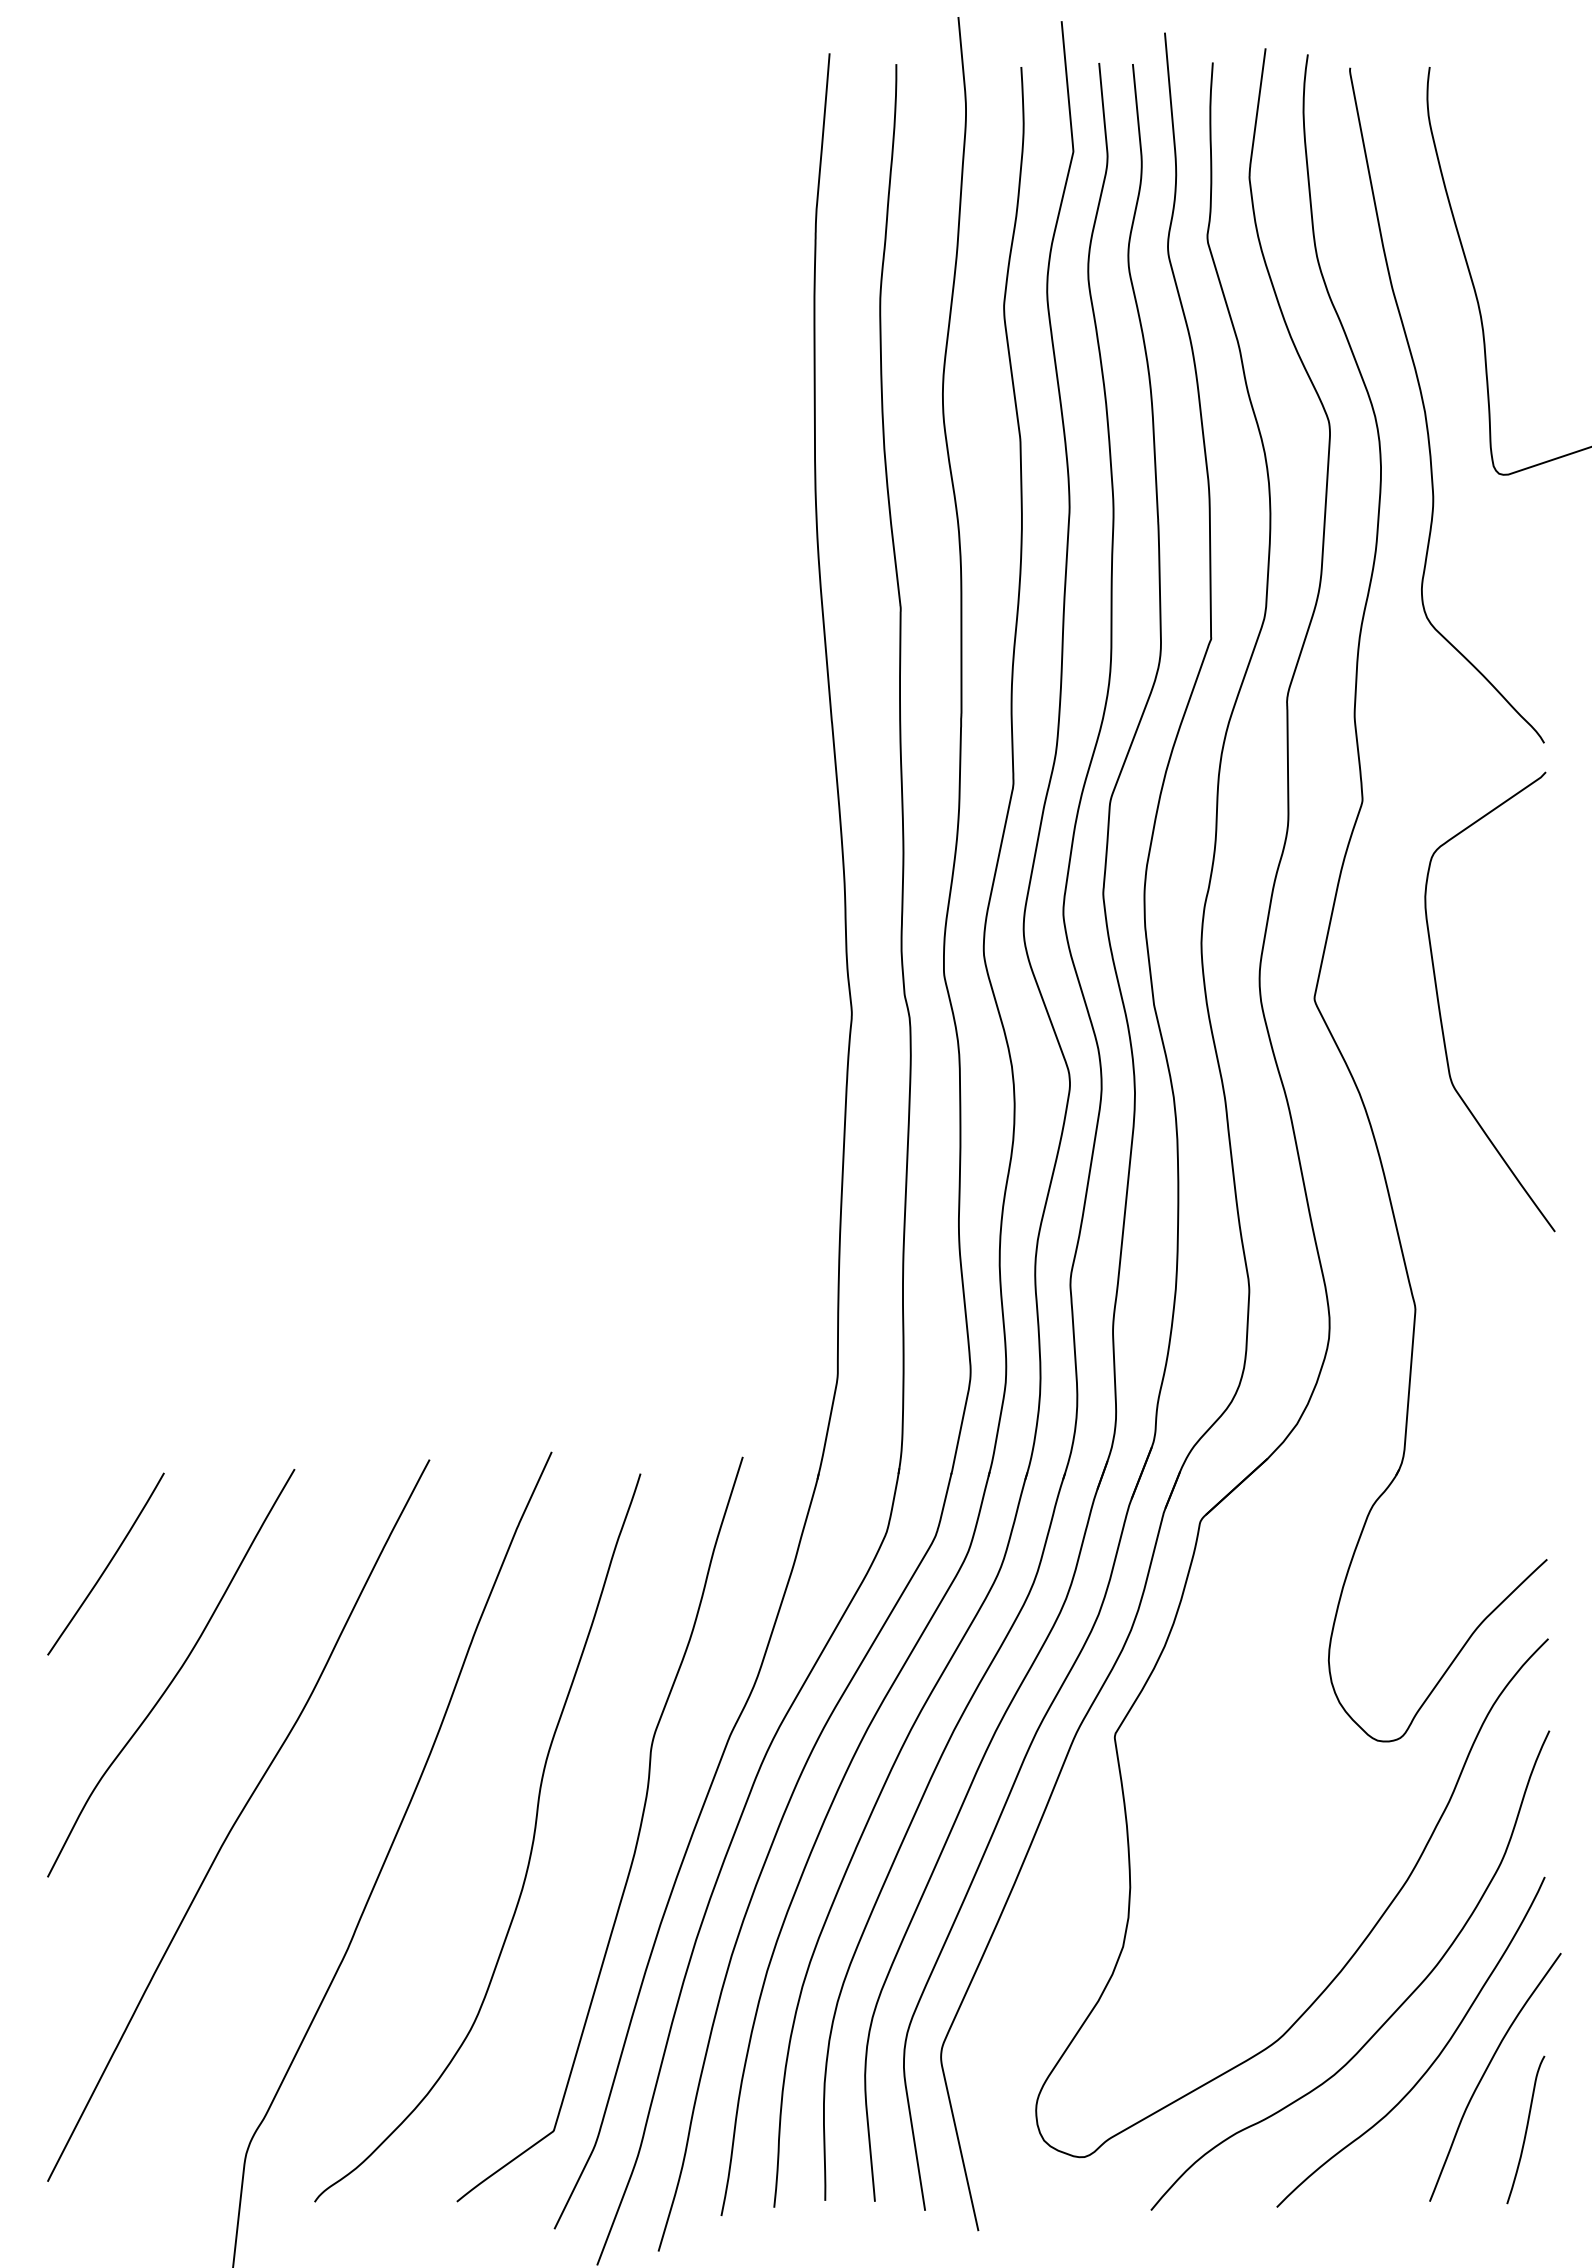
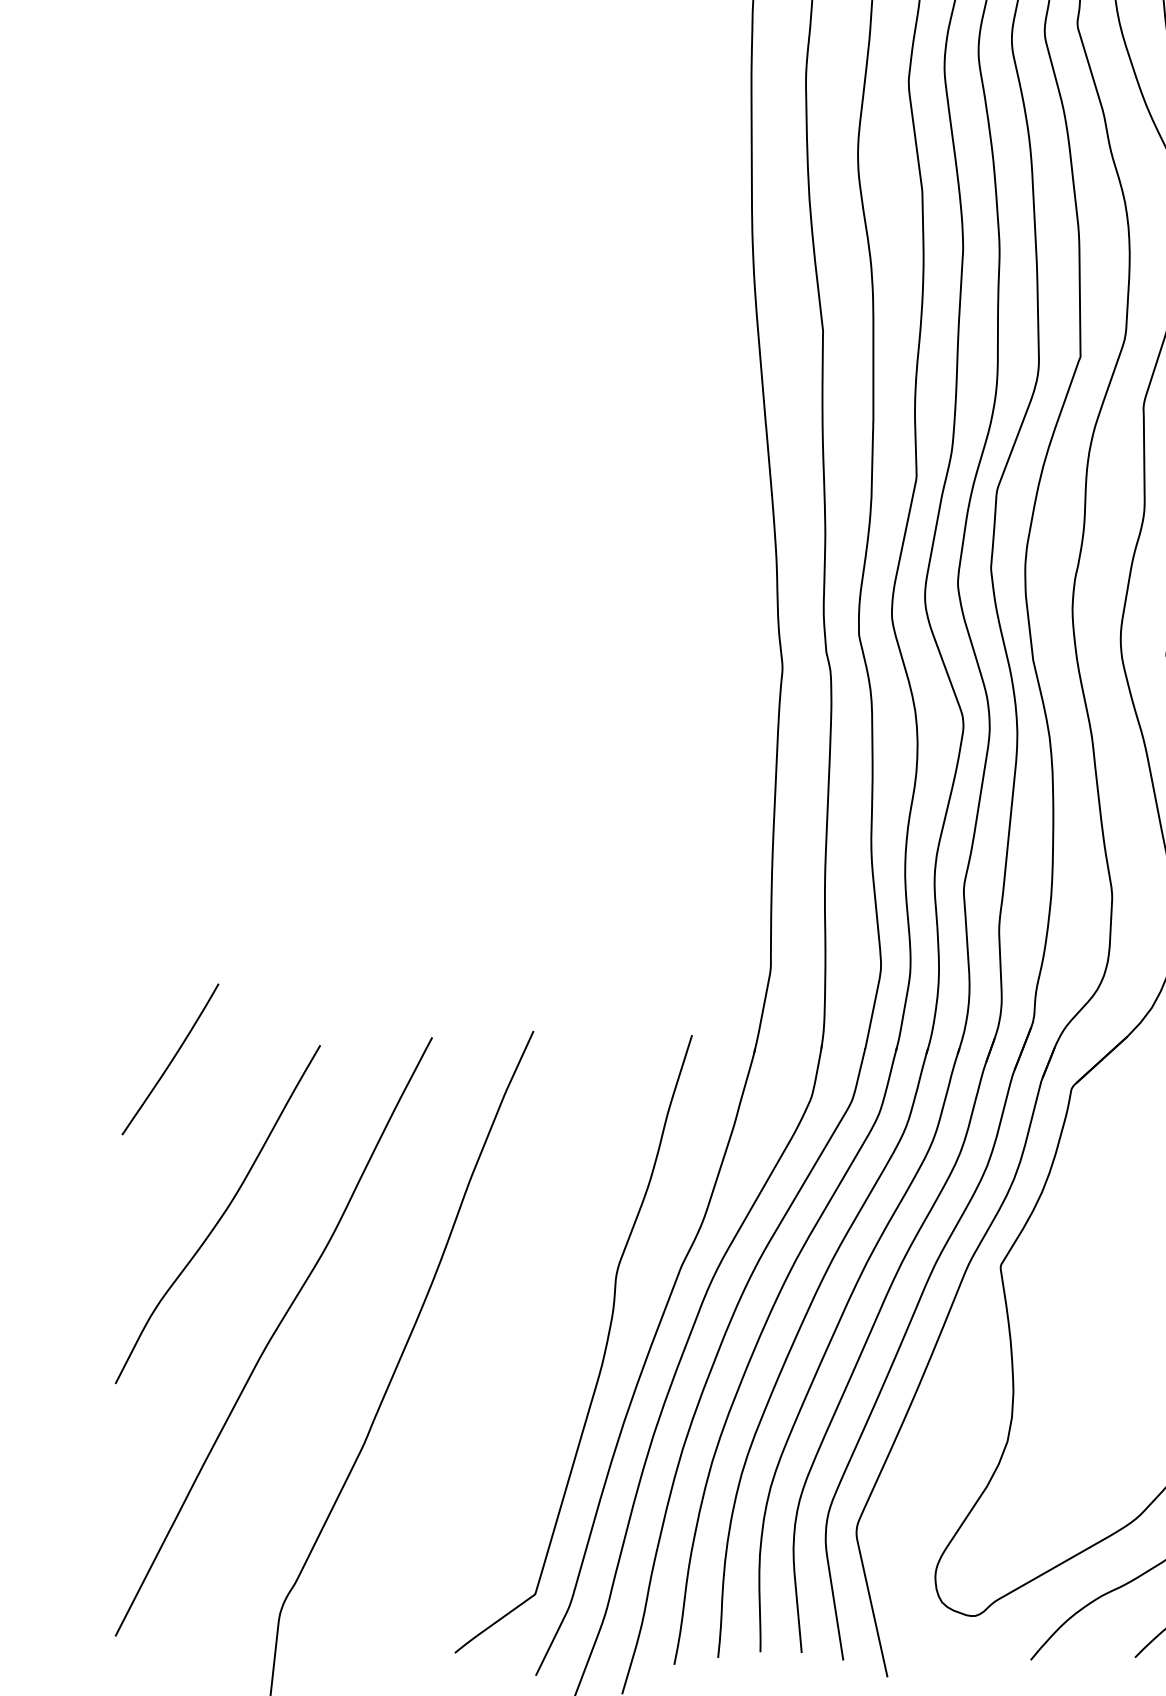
curve: (107, 1564) -> (171, 1059), moved
curve: (530, 1849) -> (515, 1360), removed

